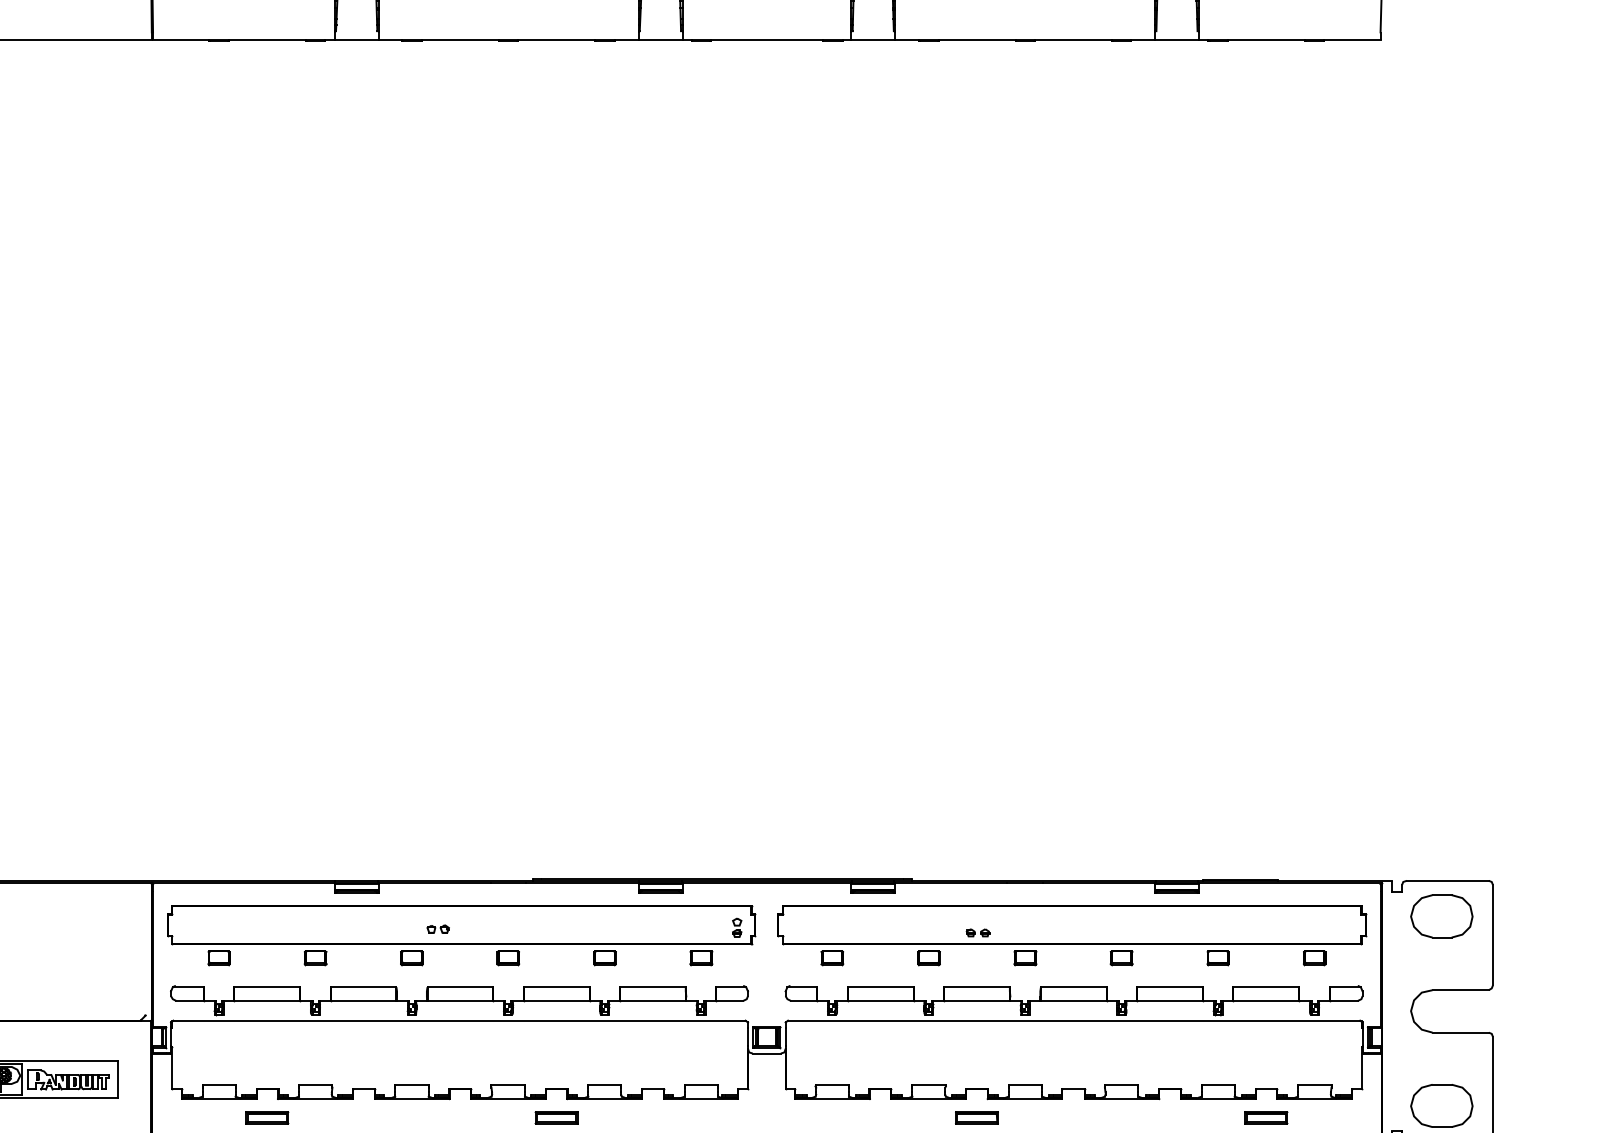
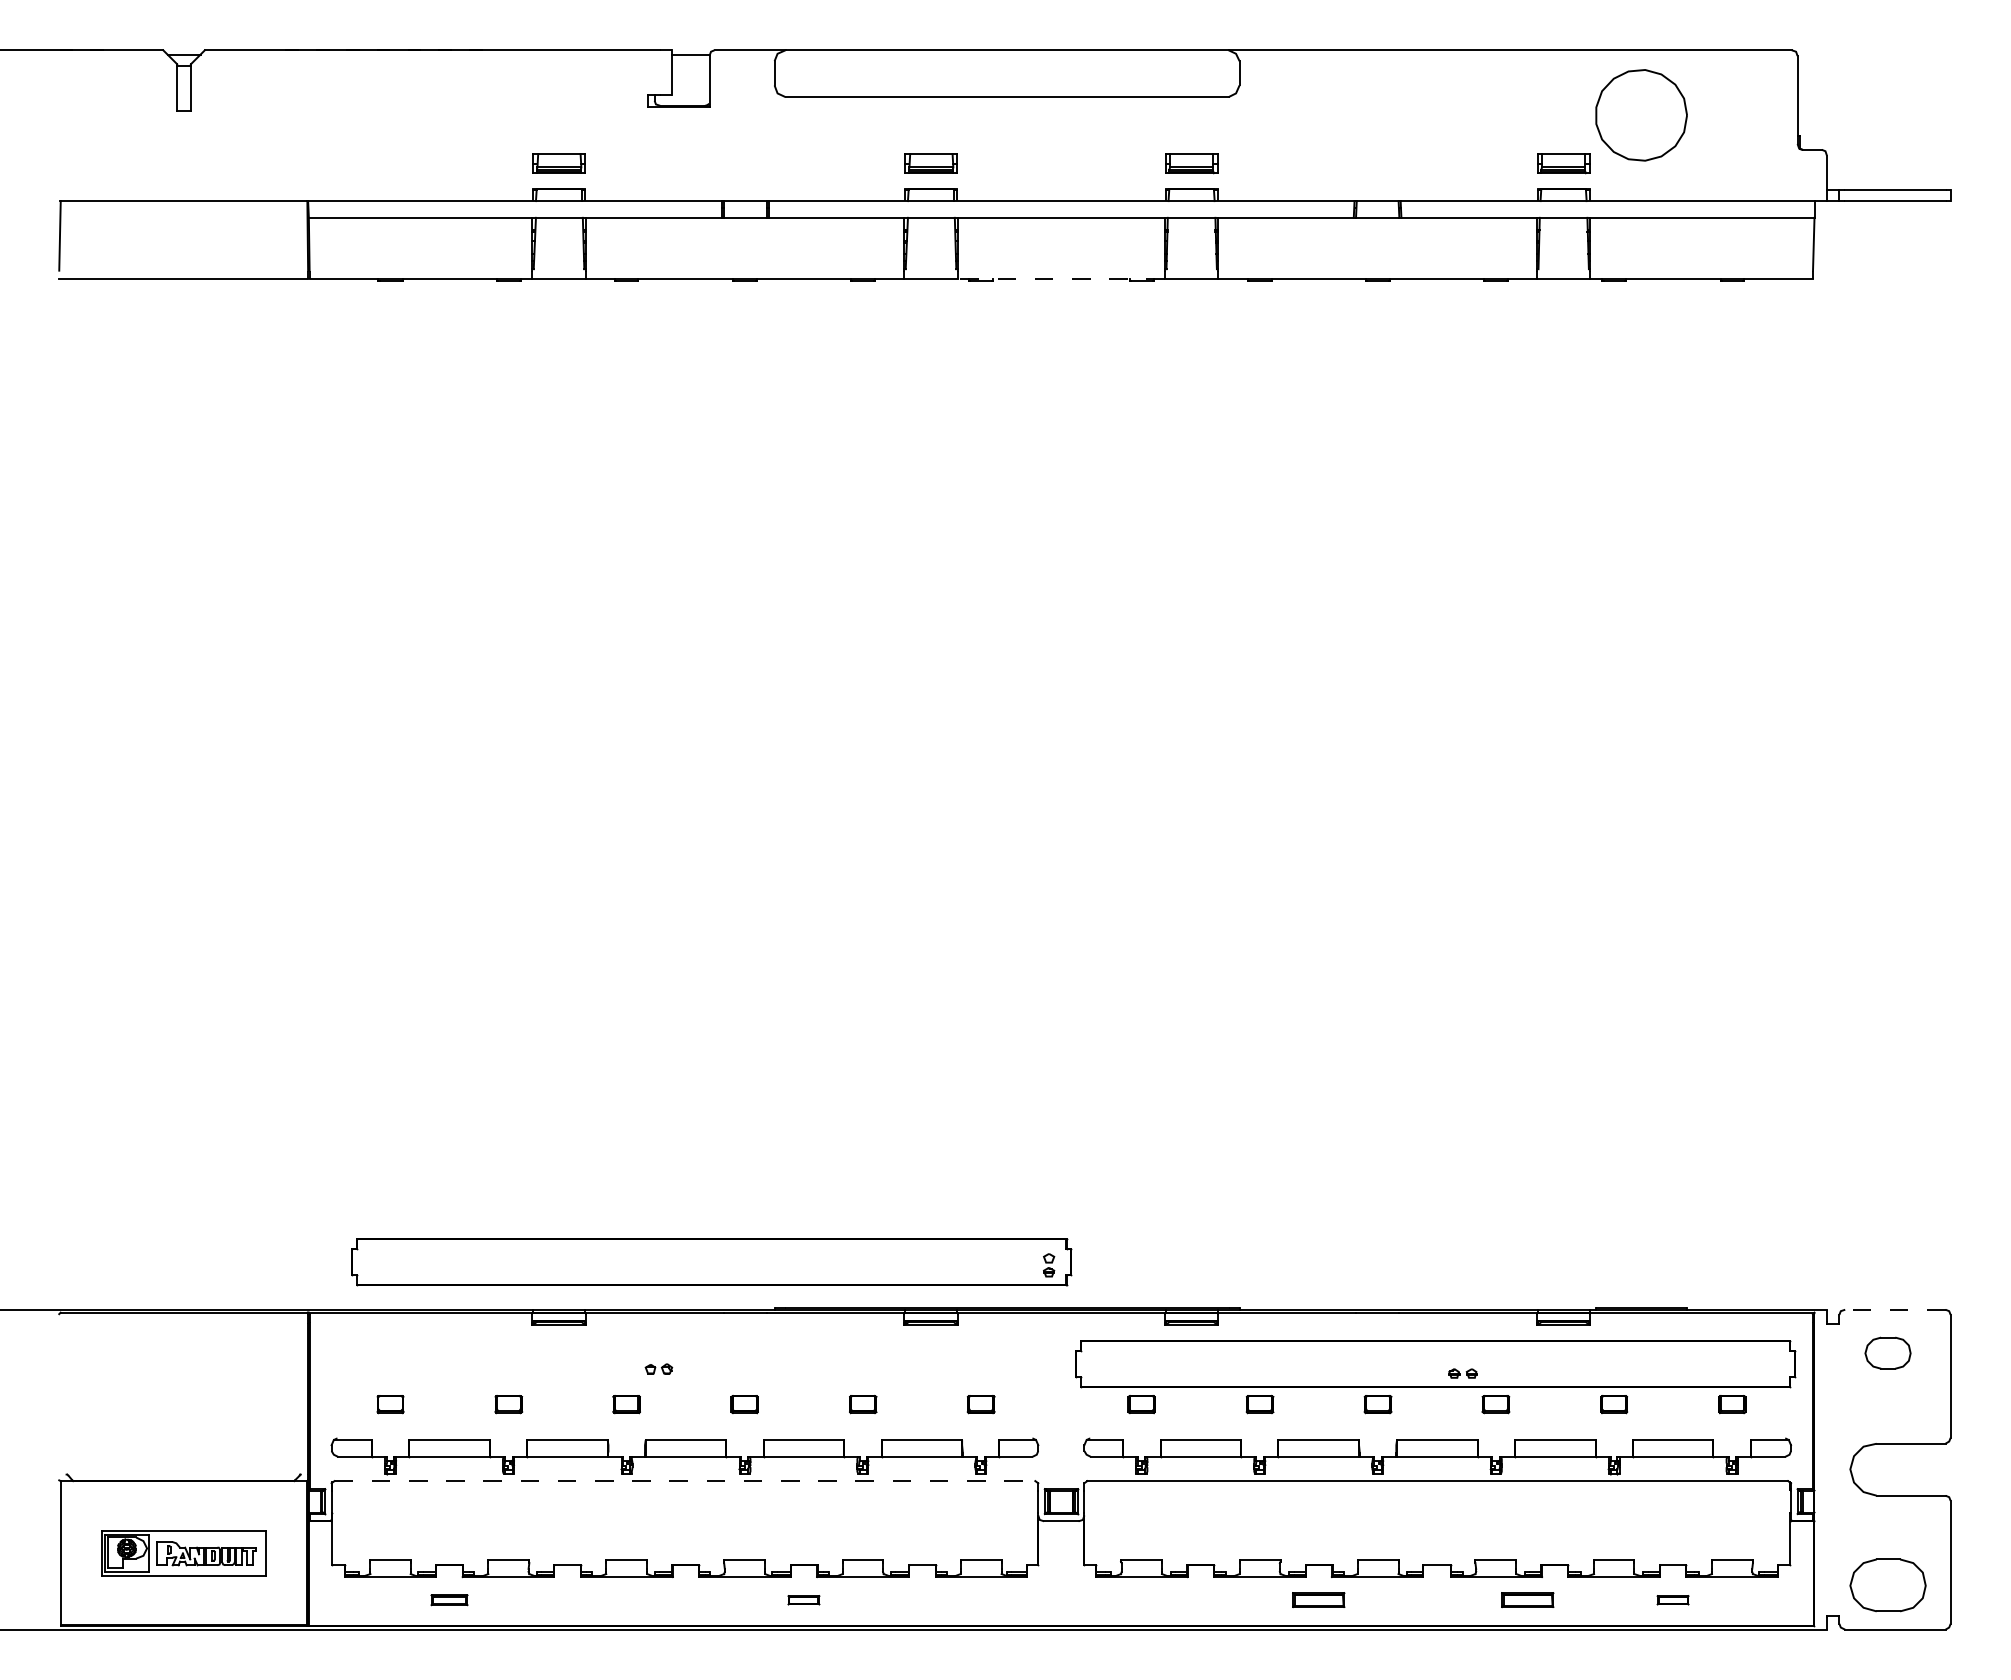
line: (766, 39) -> (1061, 279), solid -> dashed
line: (1447, 880) -> (1894, 1309), solid -> dashed
part: (1441, 915) -> (1887, 1352), size x0.6
part: (461, 925) -> (711, 1262), moved
part: (977, 932) -> (1462, 1373), moved
line: (459, 1021) -> (685, 1481), solid -> dashed
part: (1147, 1117) -> (1527, 1599), added
part: (267, 1118) -> (449, 1600), size x0.7
part: (556, 1118) -> (803, 1600), size x0.6
part: (1265, 1118) -> (1672, 1600), size x0.6

